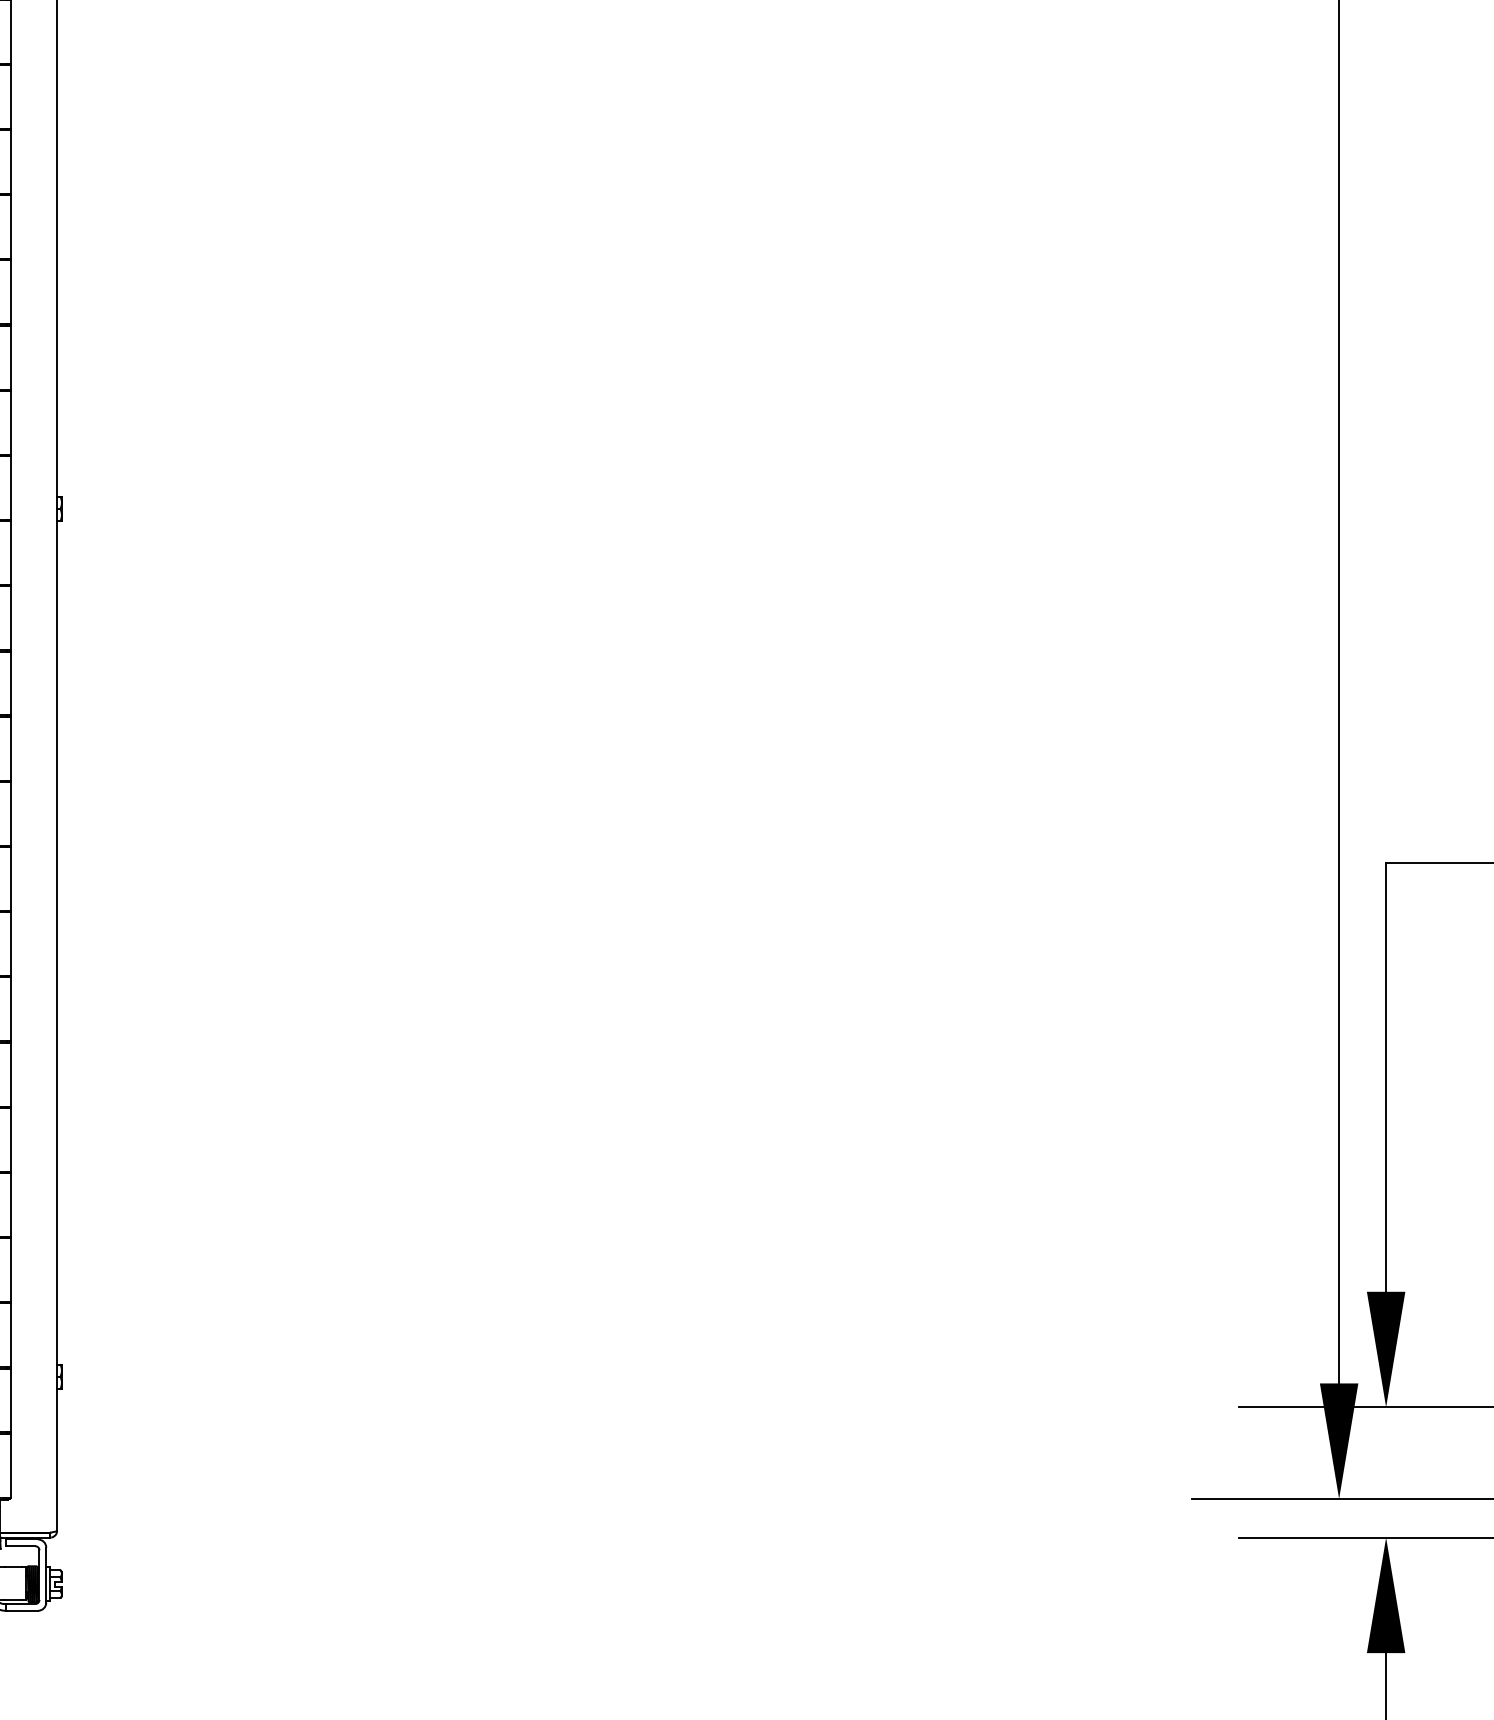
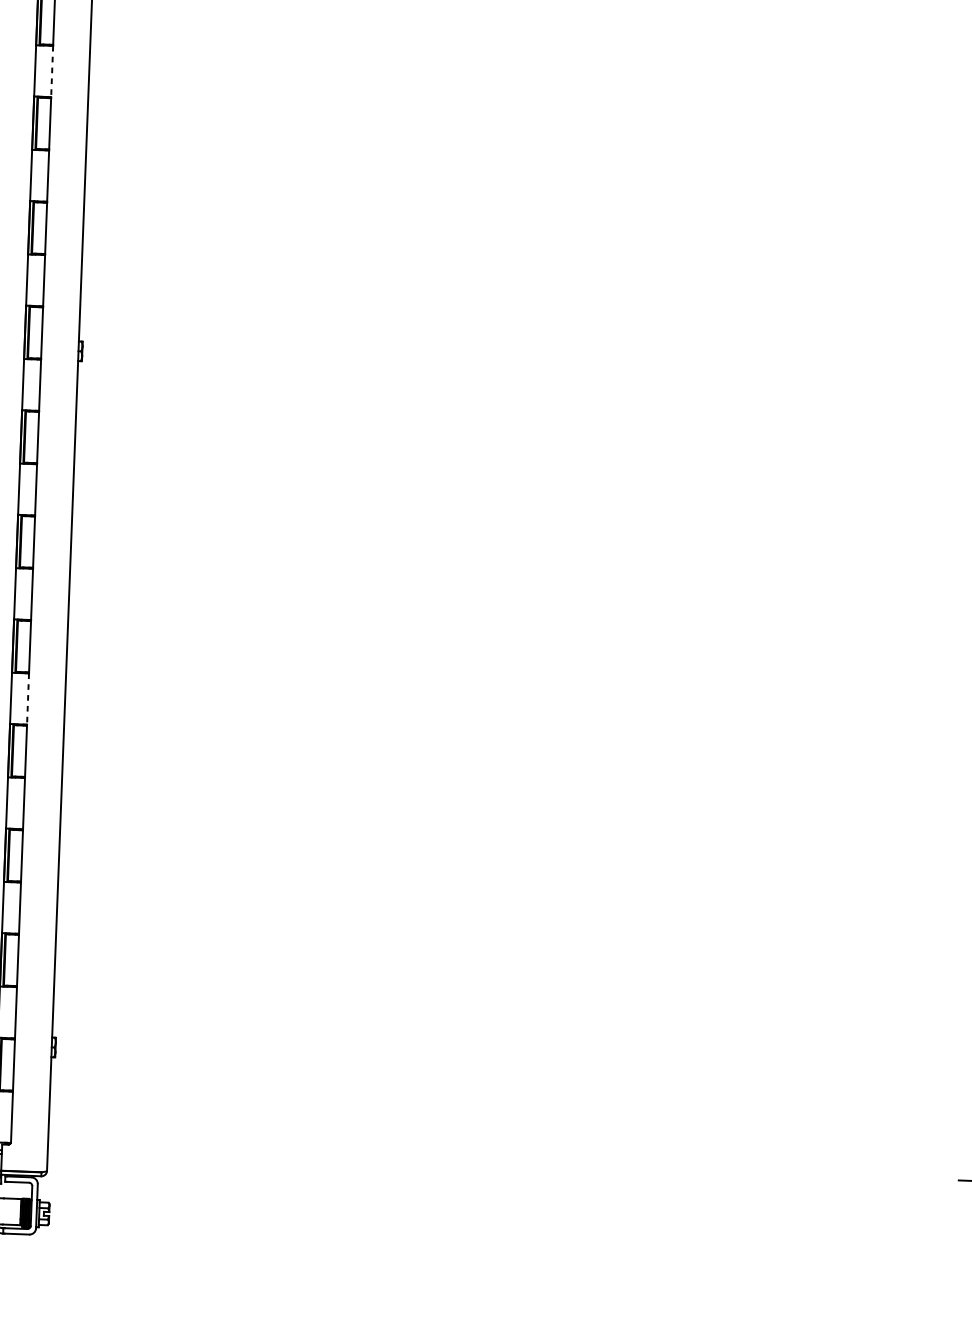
line: (10, 162) -> (51, 71), solid -> dashed
line: (10, 944) -> (27, 699), solid -> dashed

